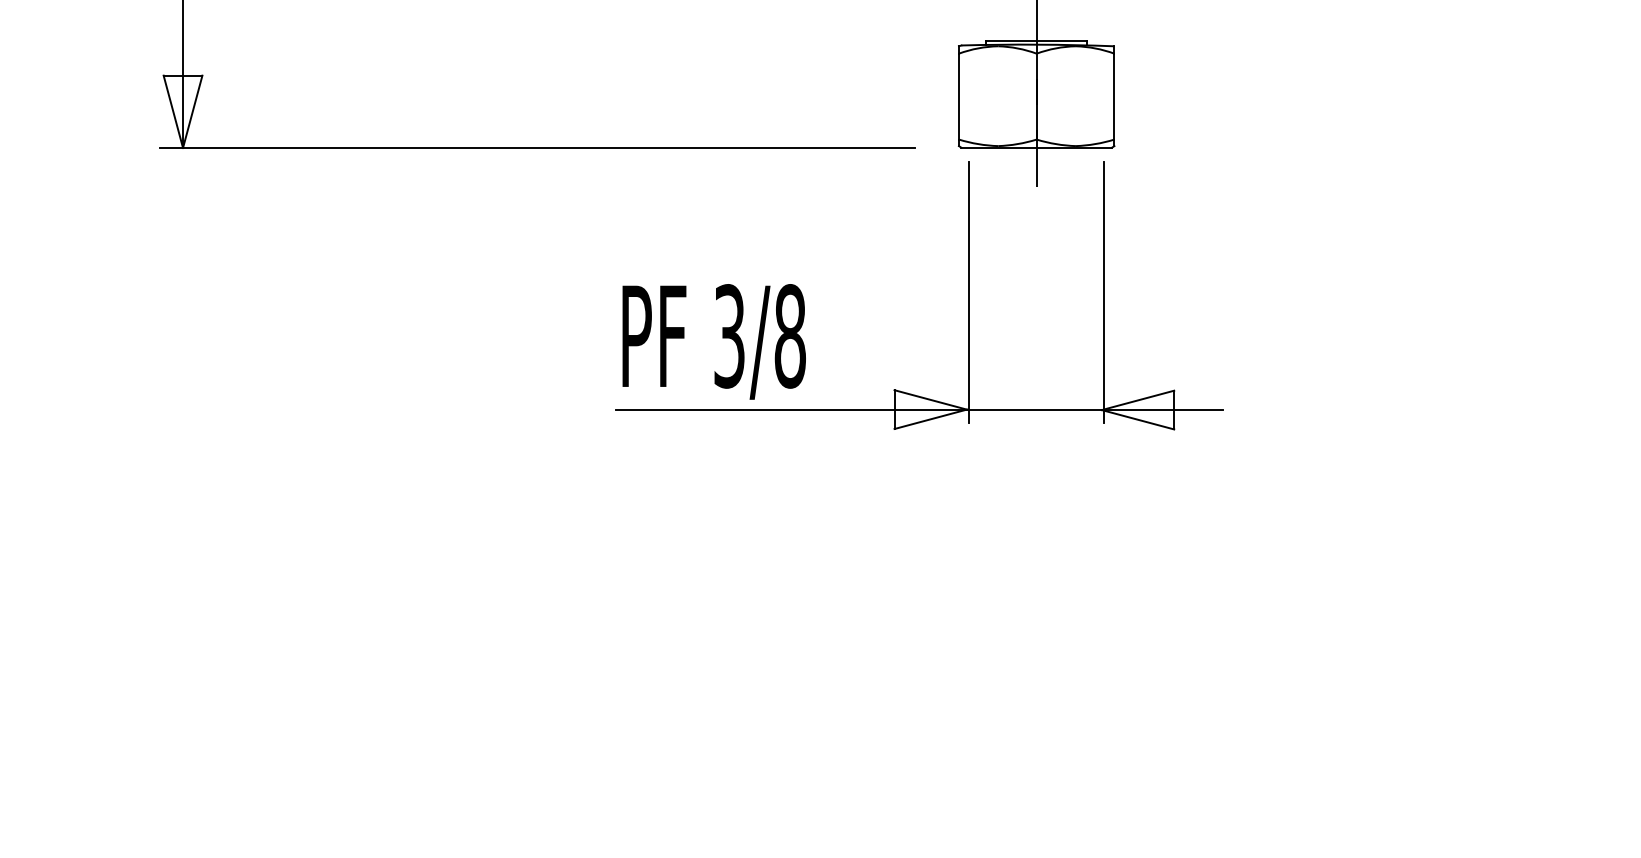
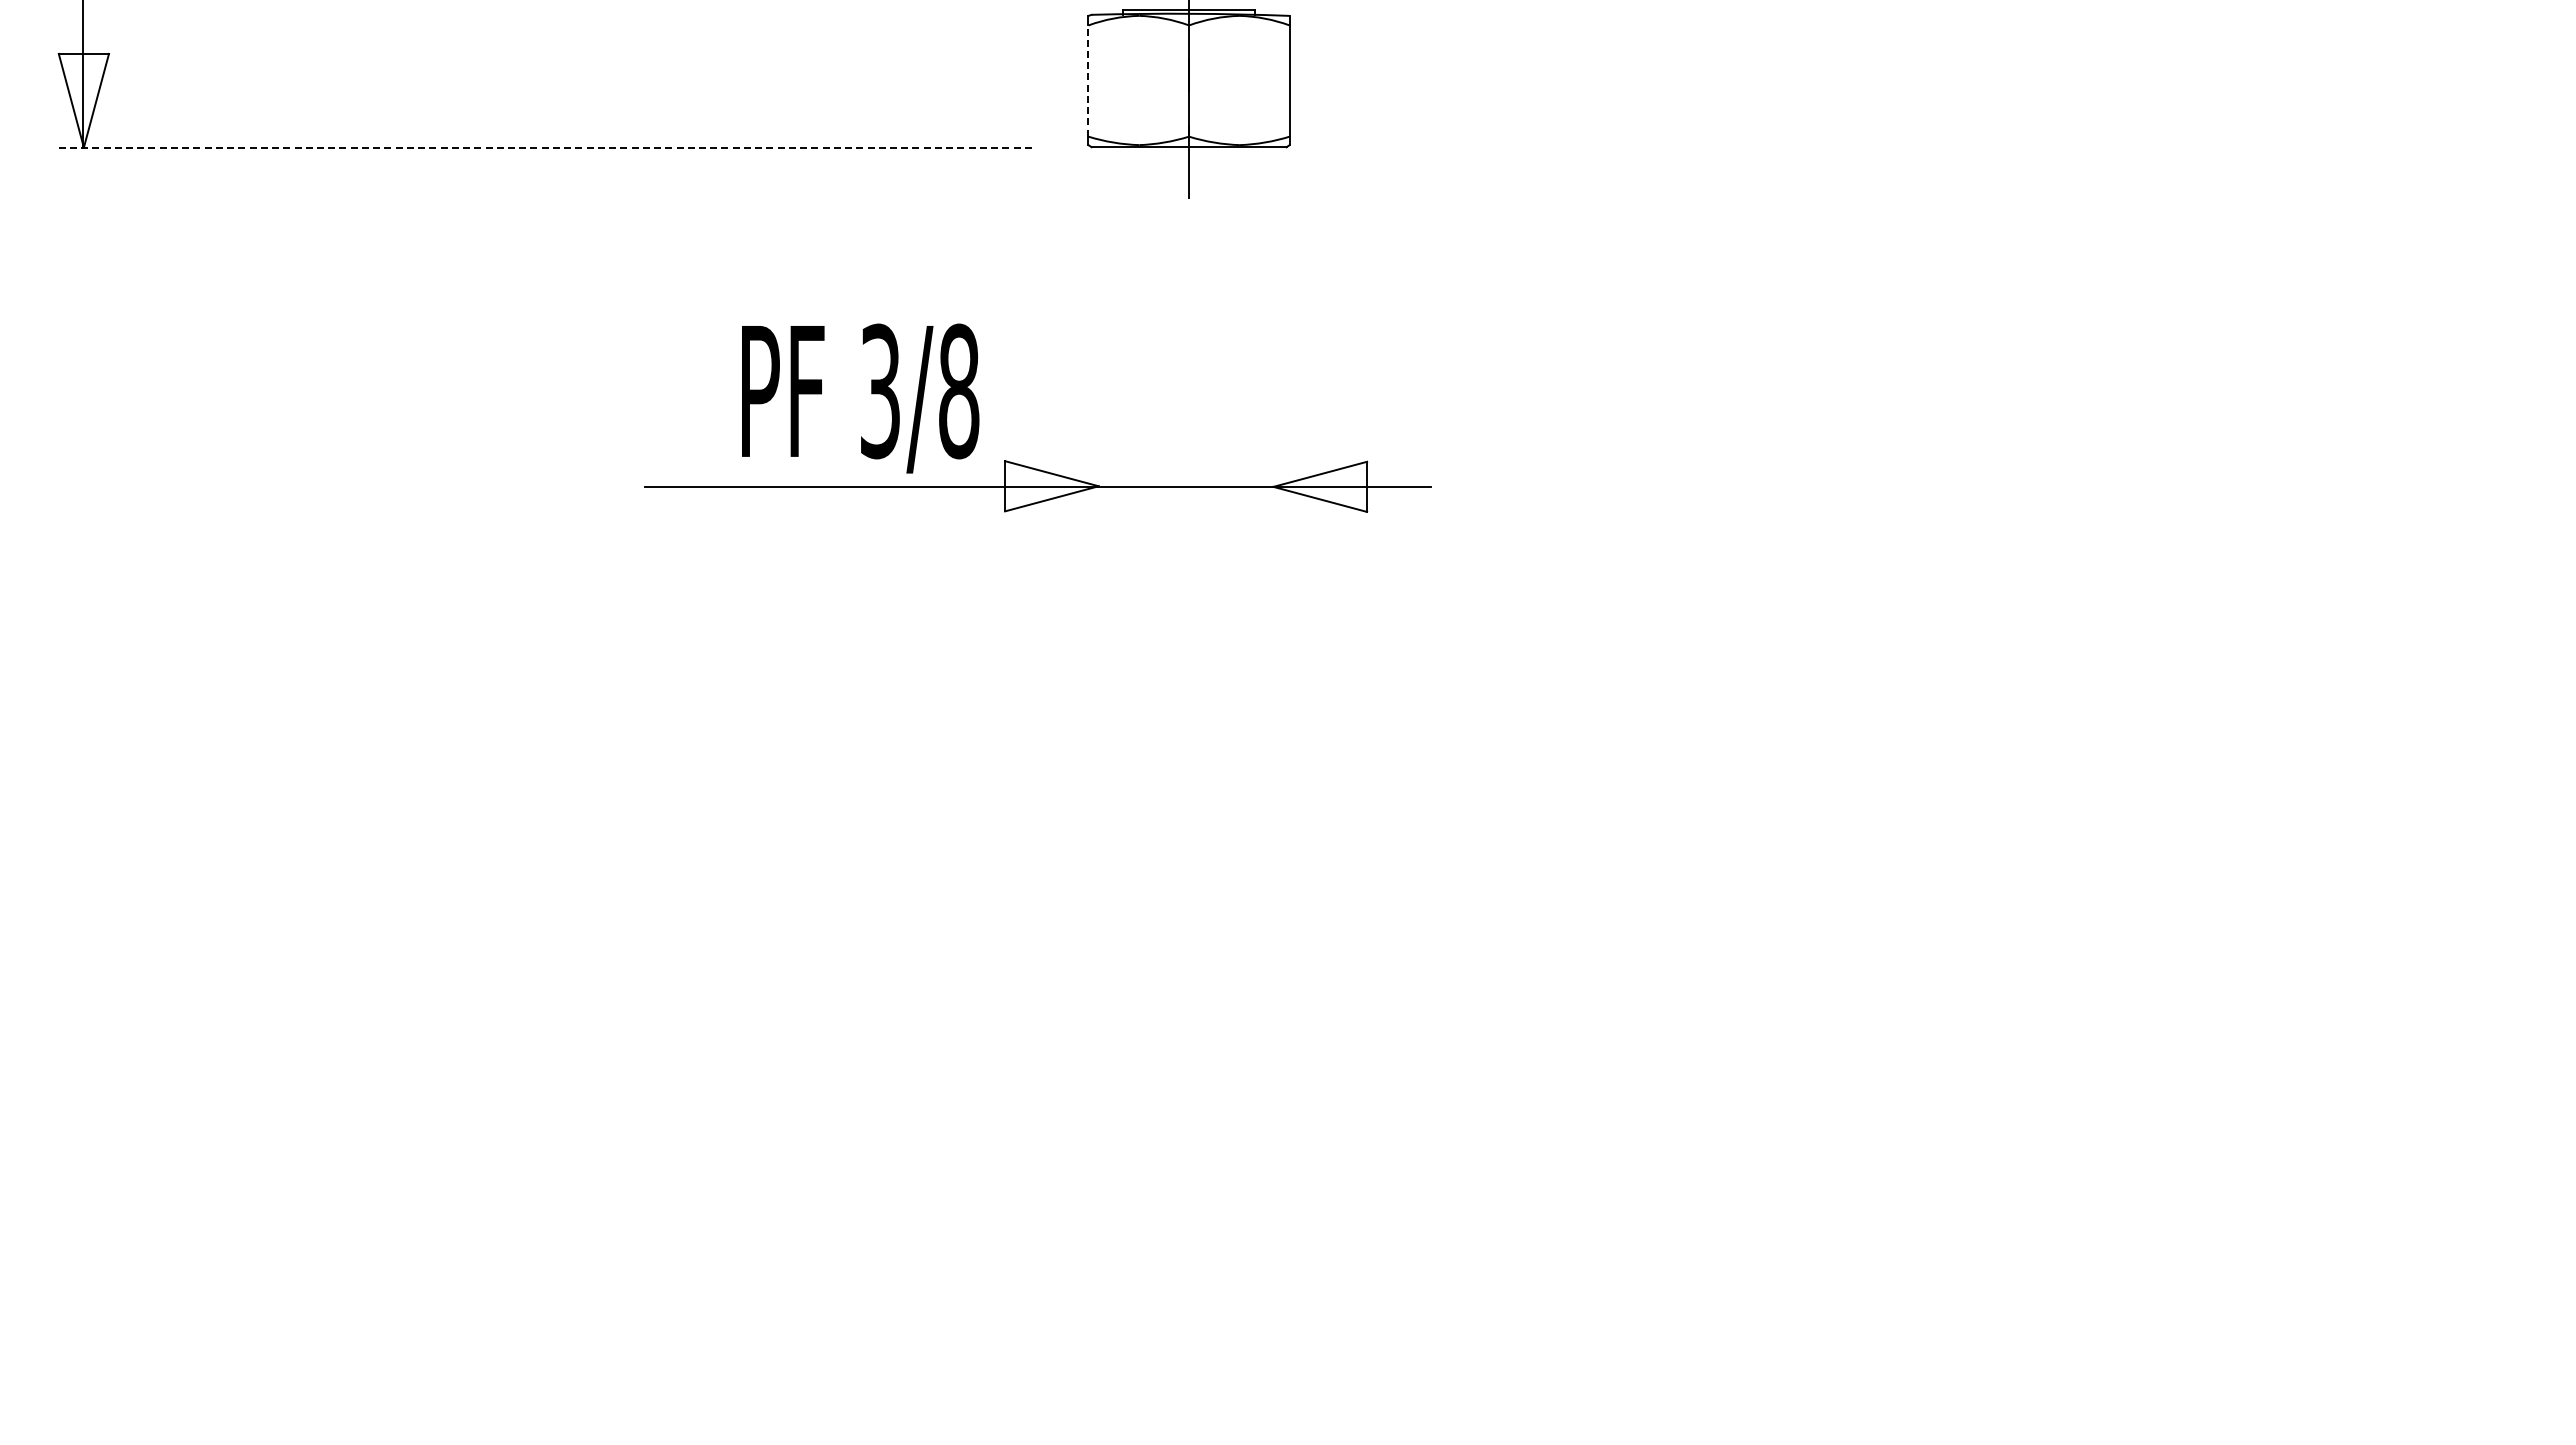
line: (958, 96) -> (1088, 81), solid -> dashed
line: (537, 147) -> (542, 147), solid -> dashed
line: (969, 292) -> (1101, 334), removed
line: (1104, 292) -> (1276, 334), removed
text: (714, 341) -> (860, 398), moved

